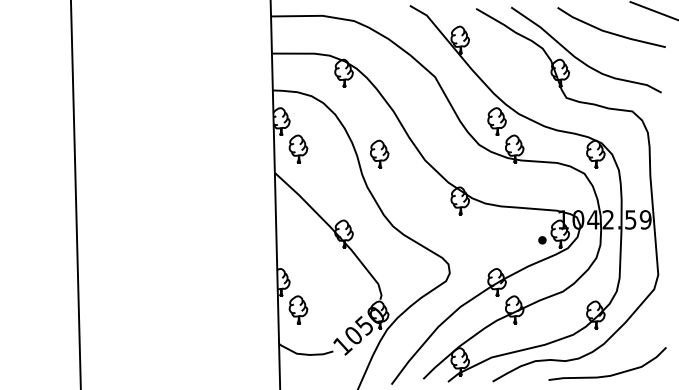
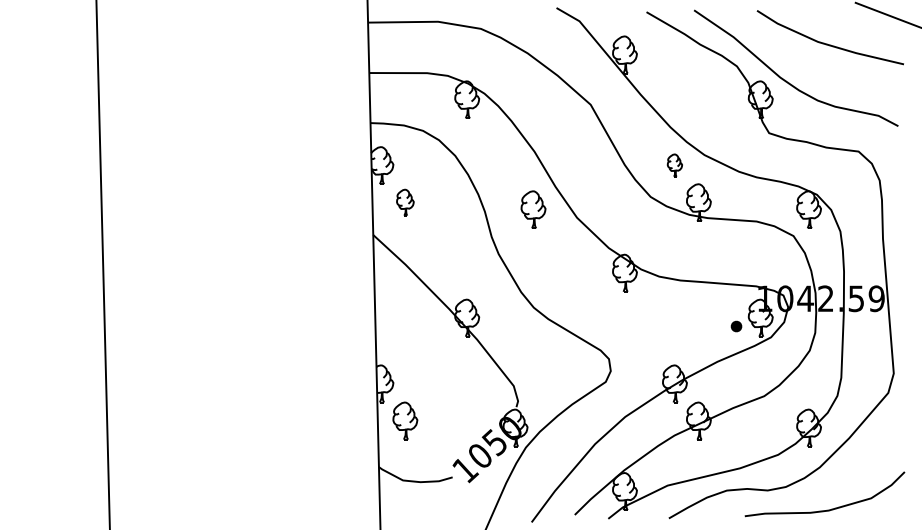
part: (496, 121) -> (674, 165), size x0.6
part: (298, 148) -> (405, 202), size x0.7
part: (379, 154) -> (533, 209), moved

